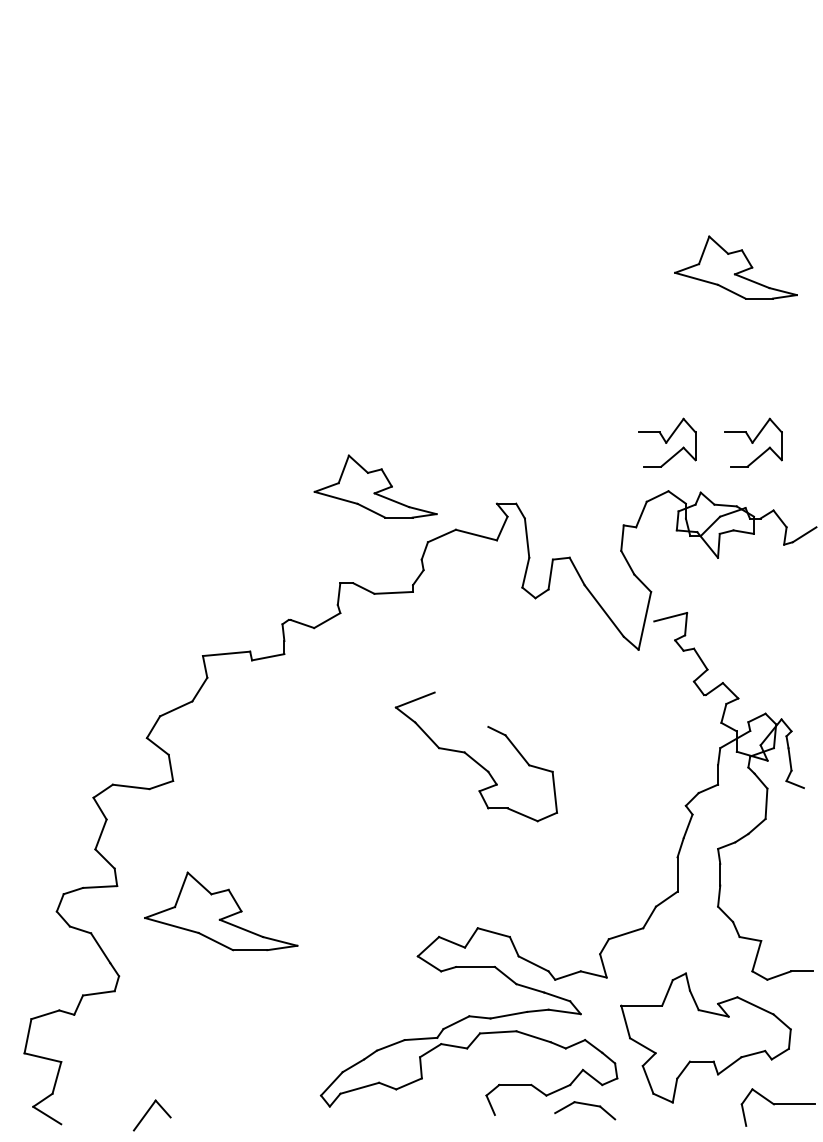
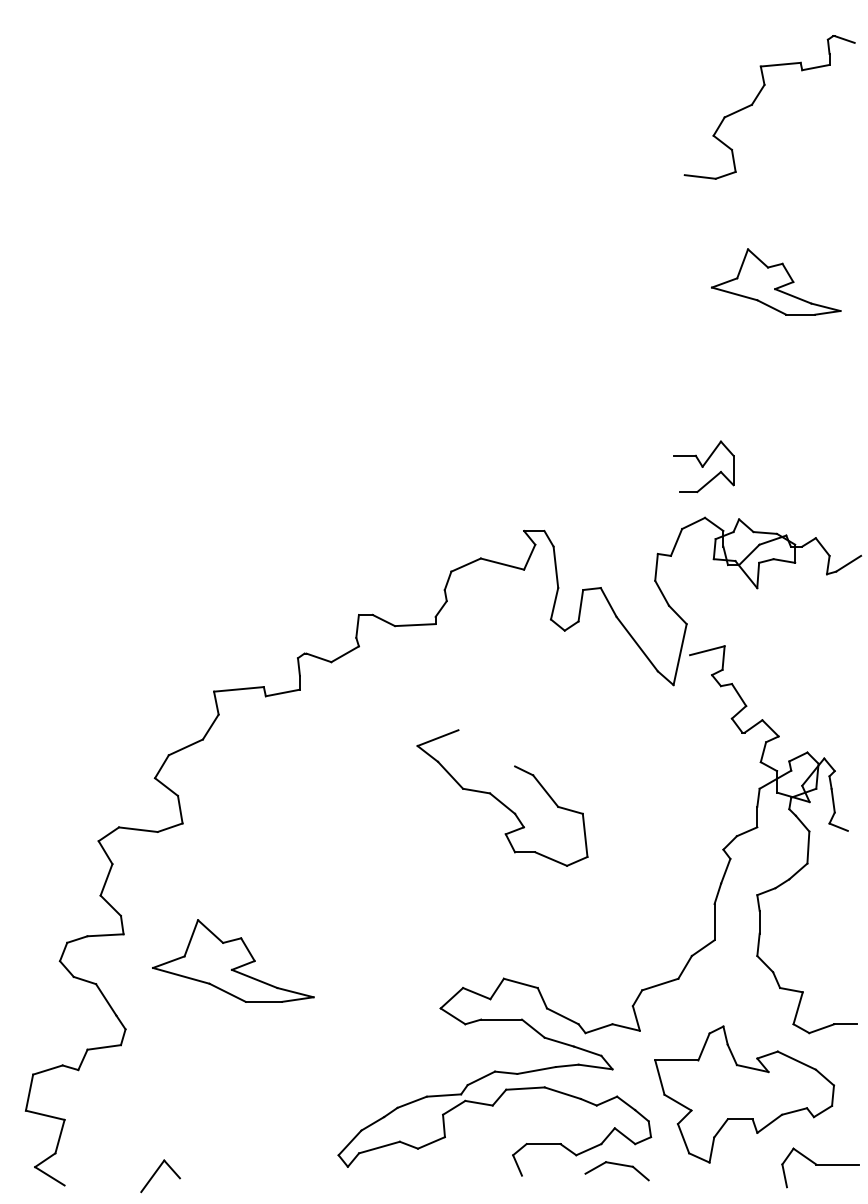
part: (716, 96) -> (755, 101), added
part: (753, 442) -> (794, 466), removed
part: (375, 486) -> (396, 512), removed

